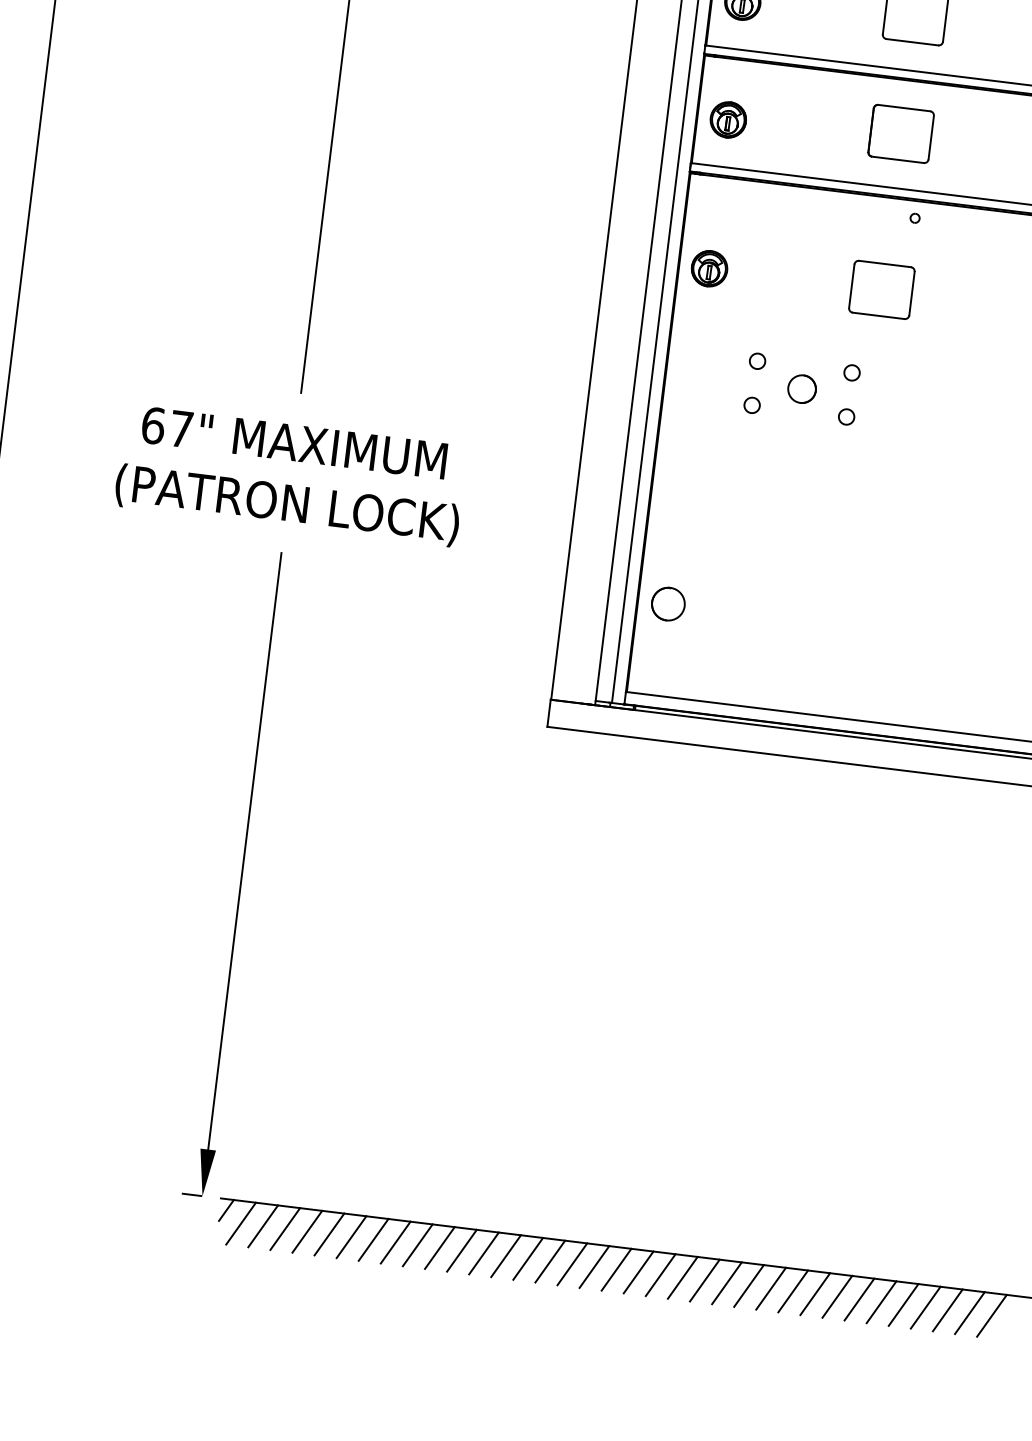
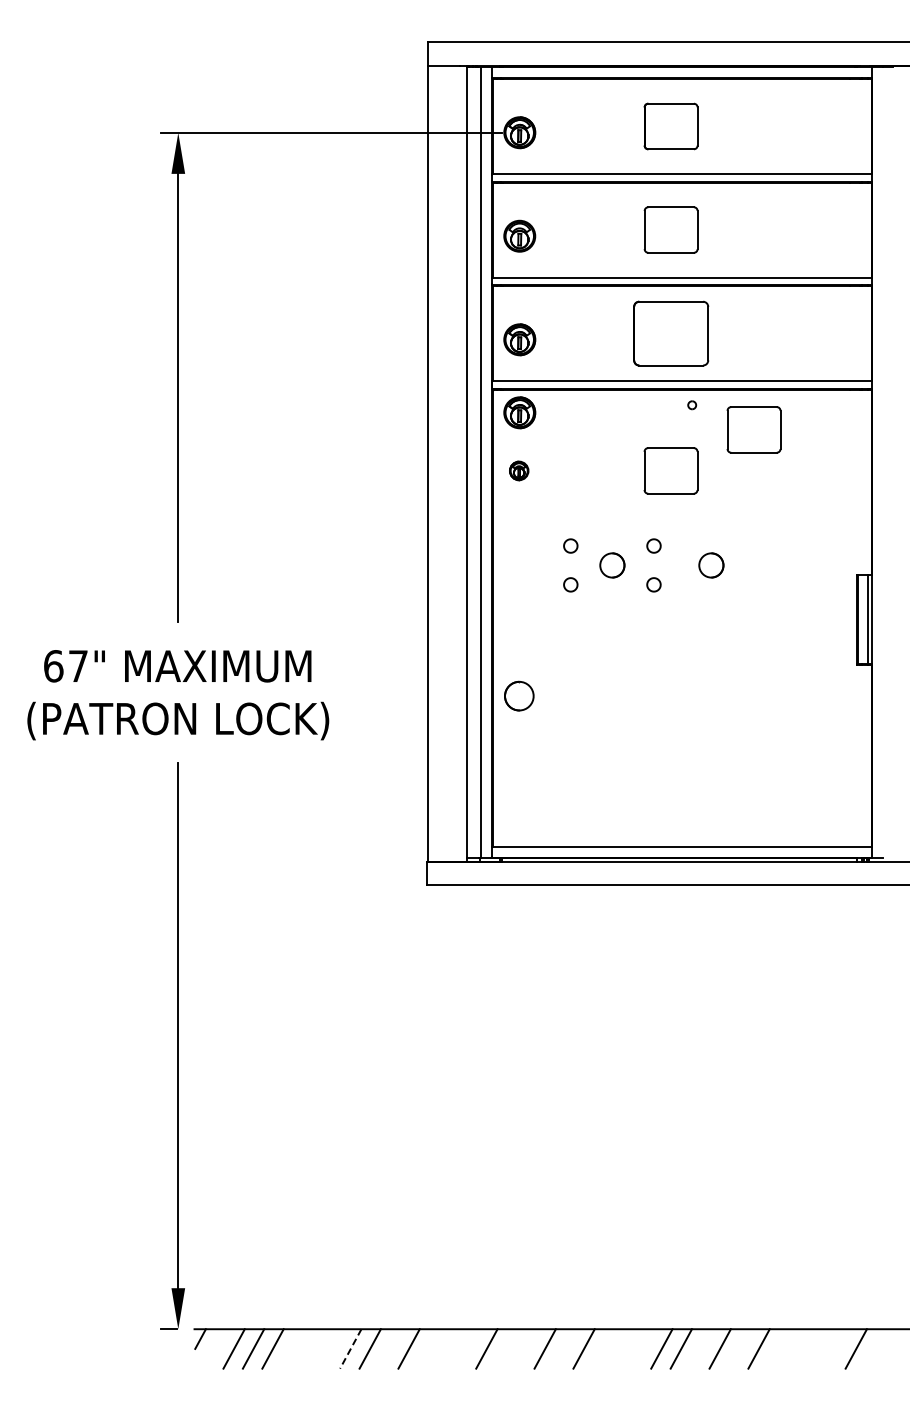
part: (900, 133) -> (670, 333), size x1.4
part: (717, 202) -> (519, 412), added
part: (981, 254) -> (753, 429), added
part: (708, 268) -> (518, 470), size x0.6
circle: (914, 403) -> (711, 565), added
part: (668, 603) -> (519, 695), moved
line: (240, 1223) -> (214, 1348), removed
line: (329, 1233) -> (292, 1348), removed
line: (351, 1236) -> (311, 1348), removed
line: (373, 1239) -> (331, 1348), removed
line: (395, 1243) -> (350, 1349), solid -> dashed
line: (439, 1247) -> (389, 1348), removed
line: (484, 1252) -> (428, 1348), removed
line: (505, 1255) -> (447, 1348), removed
line: (528, 1258) -> (467, 1348), removed
line: (572, 1263) -> (506, 1348), removed
line: (594, 1266) -> (525, 1348), removed
line: (638, 1271) -> (564, 1348), removed
line: (682, 1277) -> (603, 1348), removed
line: (704, 1280) -> (622, 1348), removed
line: (727, 1282) -> (642, 1348), removed
line: (792, 1290) -> (700, 1348), removed
line: (837, 1296) -> (739, 1348), removed
line: (881, 1301) -> (778, 1348), removed
line: (903, 1304) -> (797, 1348), removed
line: (925, 1307) -> (817, 1348), removed
line: (947, 1309) -> (836, 1348), removed
line: (991, 1315) -> (875, 1348), removed

